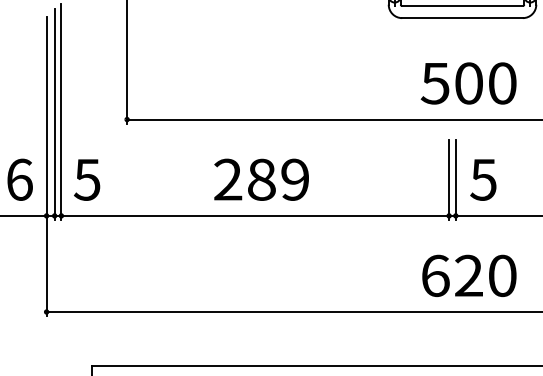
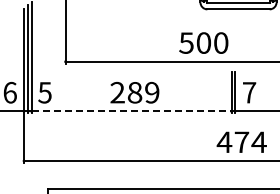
text: (468, 82) -> (203, 42), moved
text: (483, 179) -> (249, 92), 5 -> 7
line: (255, 216) -> (131, 111), solid -> dashed
text: (468, 276) -> (241, 142), 620 -> 474

